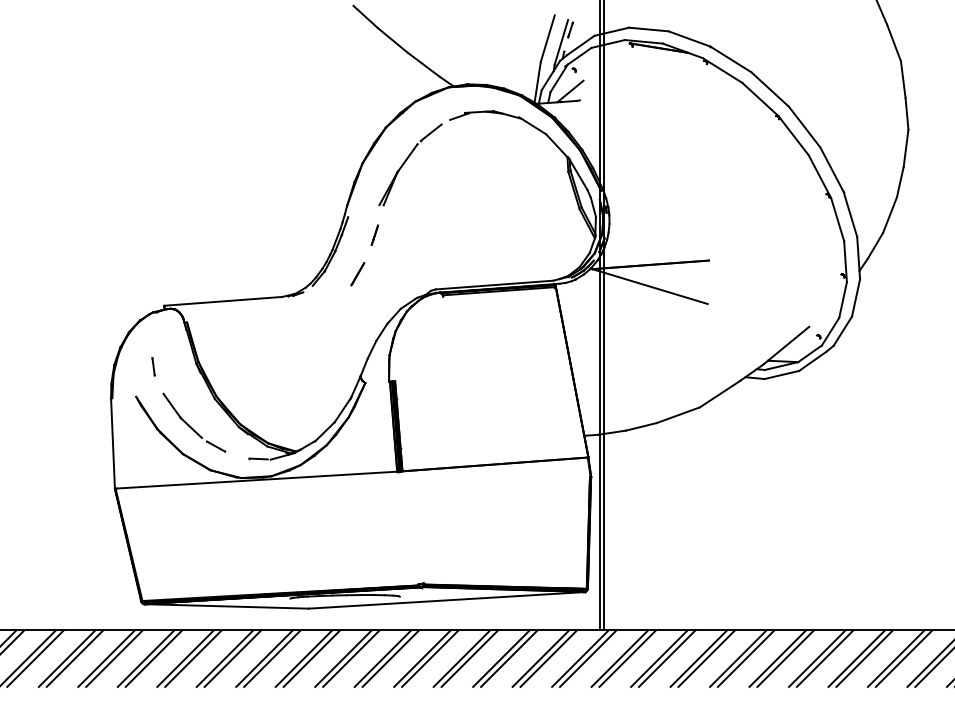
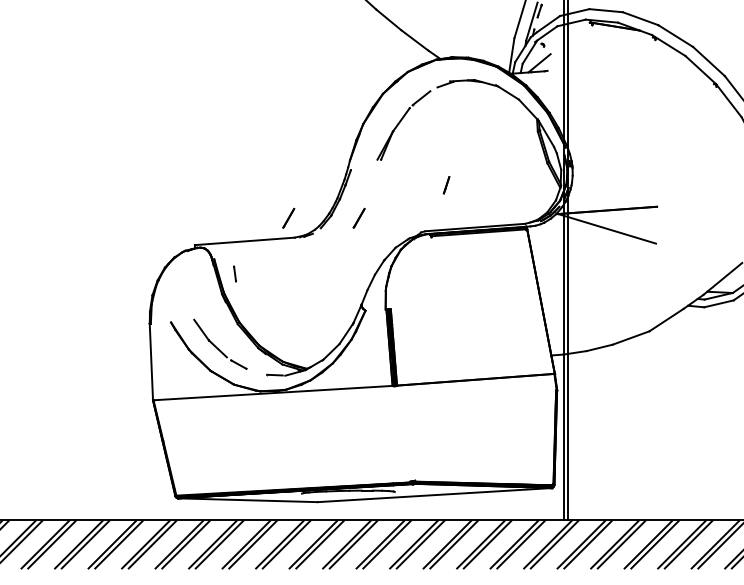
line: (374, 234) -> (446, 184), moved
line: (274, 274) -> (288, 218), added
line: (153, 366) -> (234, 273), moved

